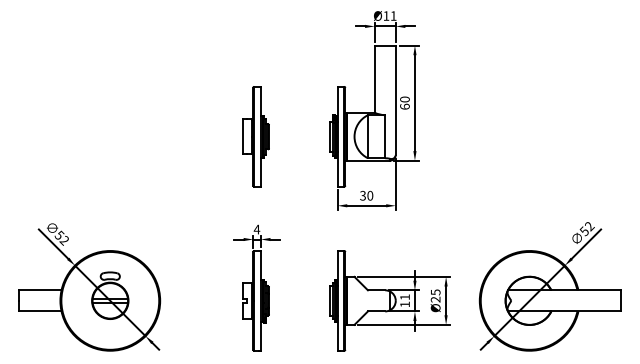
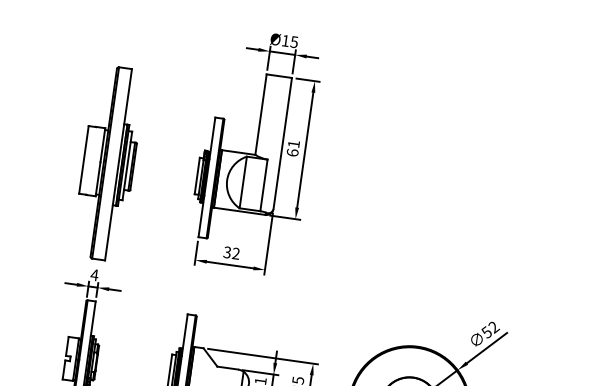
text: (393, 15) -> (294, 41), Ø11 -> Ø15
text: (404, 99) -> (293, 144), 60 -> 61
part: (255, 136) -> (108, 163), size x1.6
text: (370, 195) -> (236, 253), 30 -> 32

